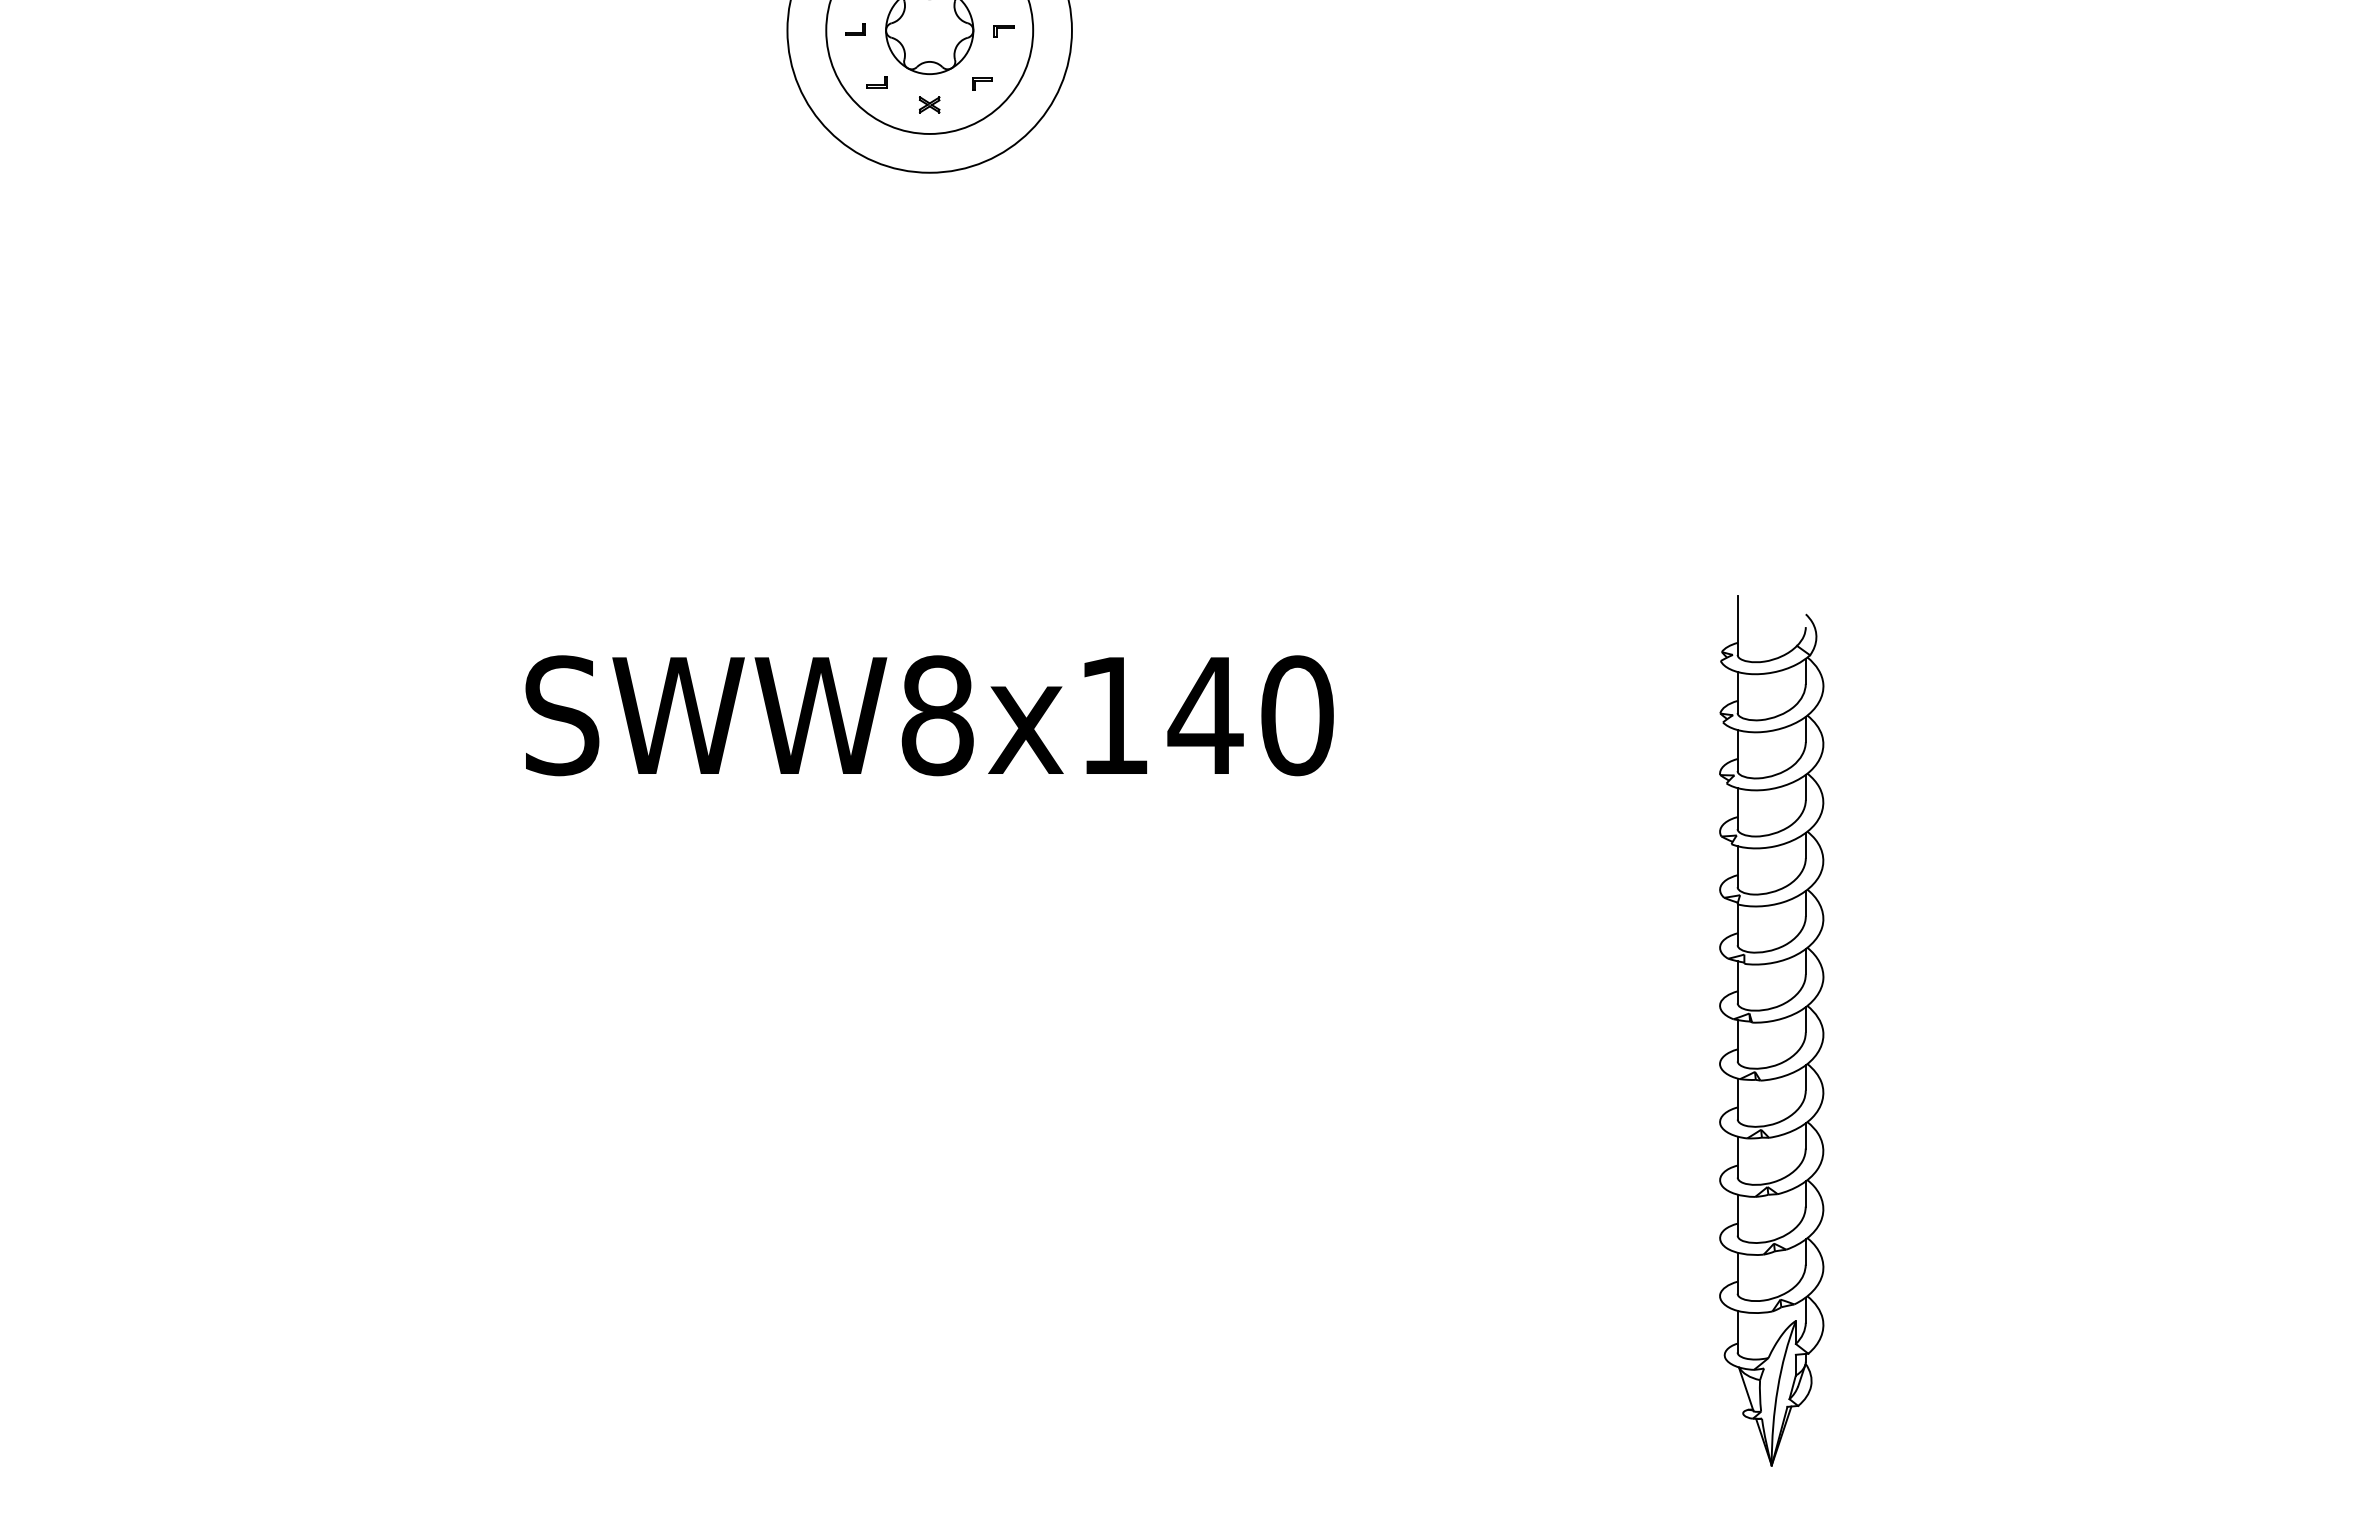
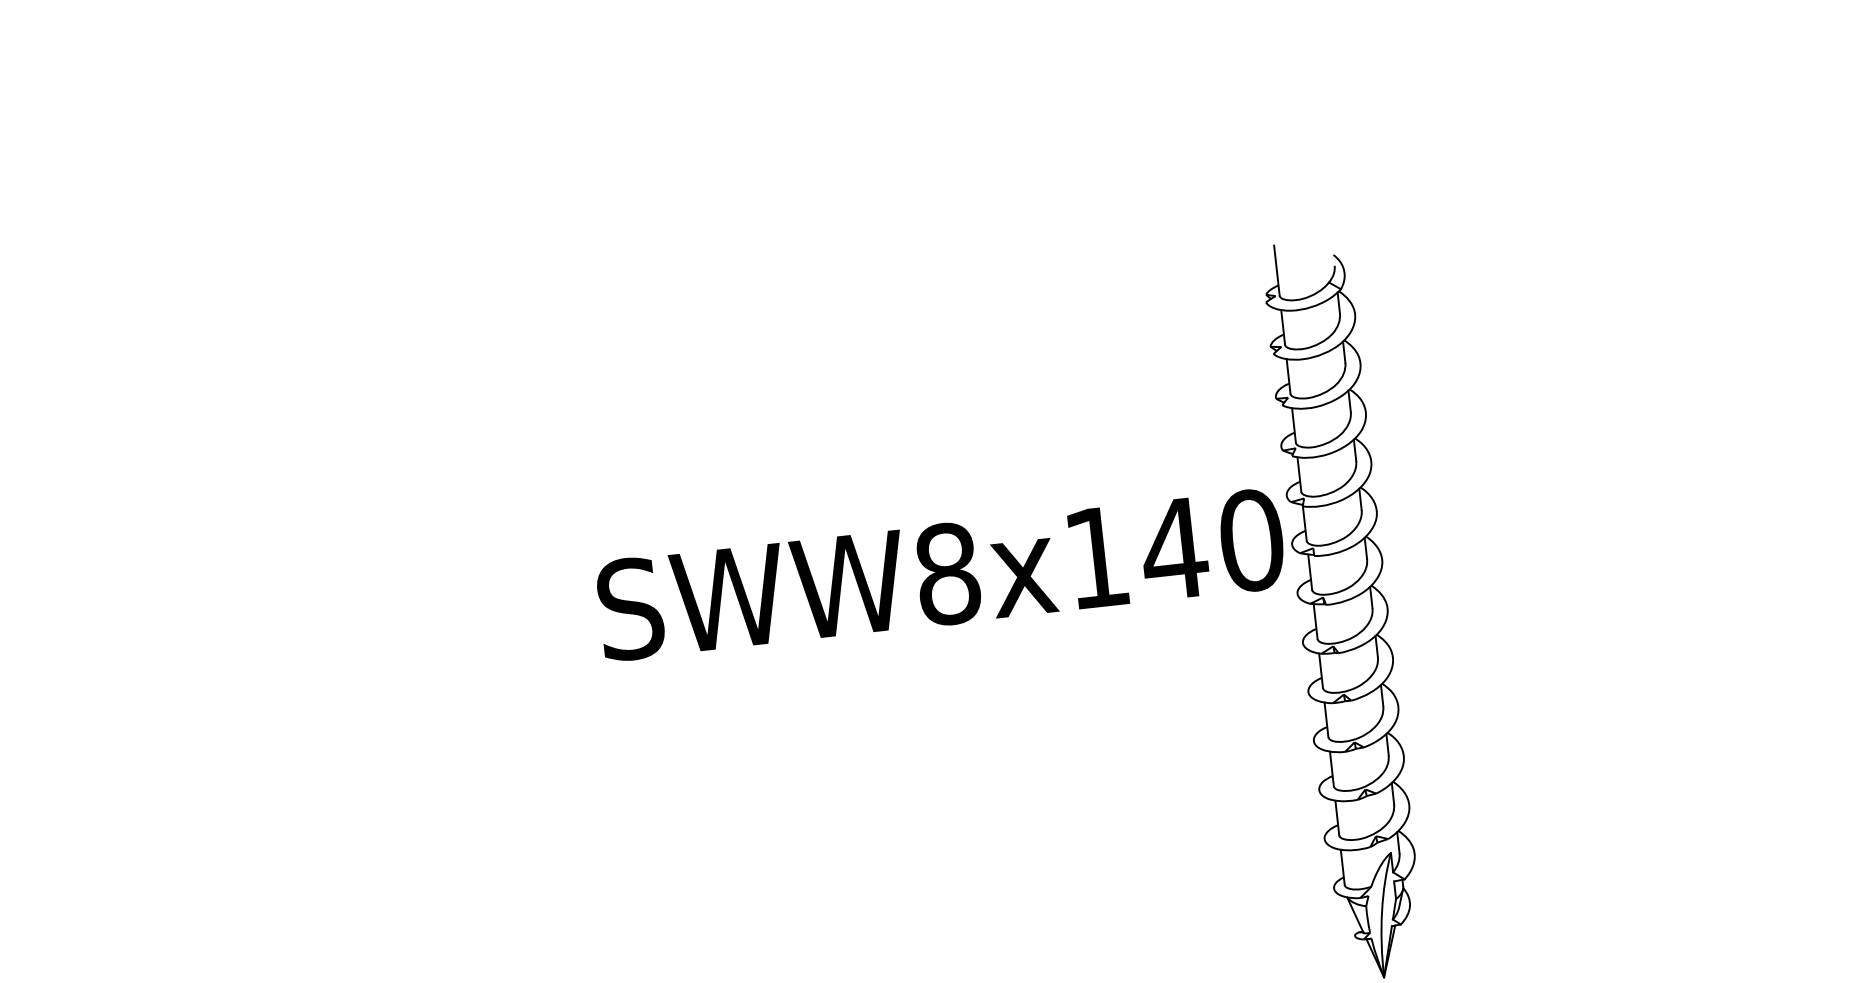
text: (929, 715) -> (940, 574), moved

